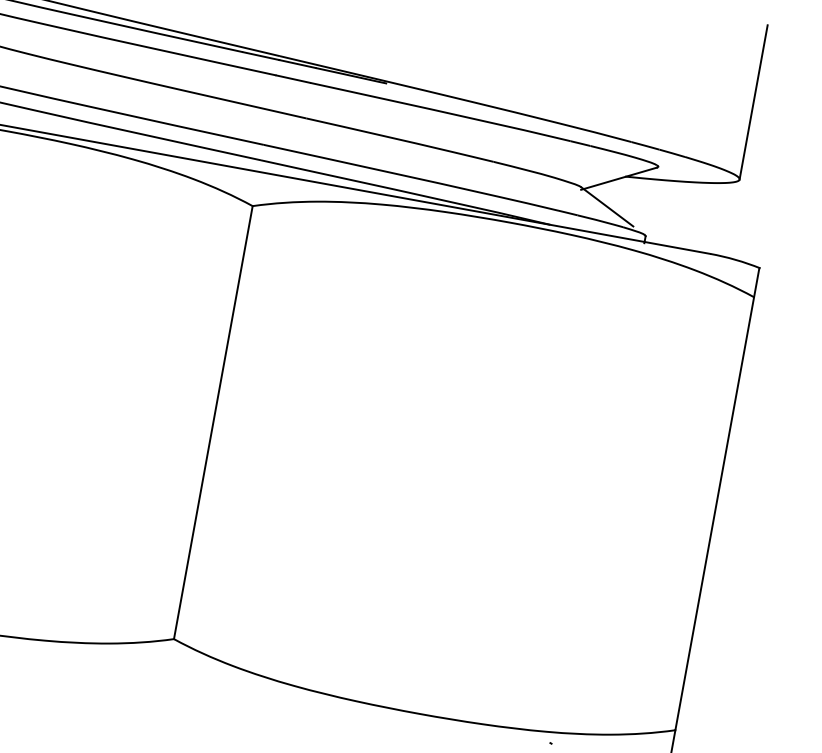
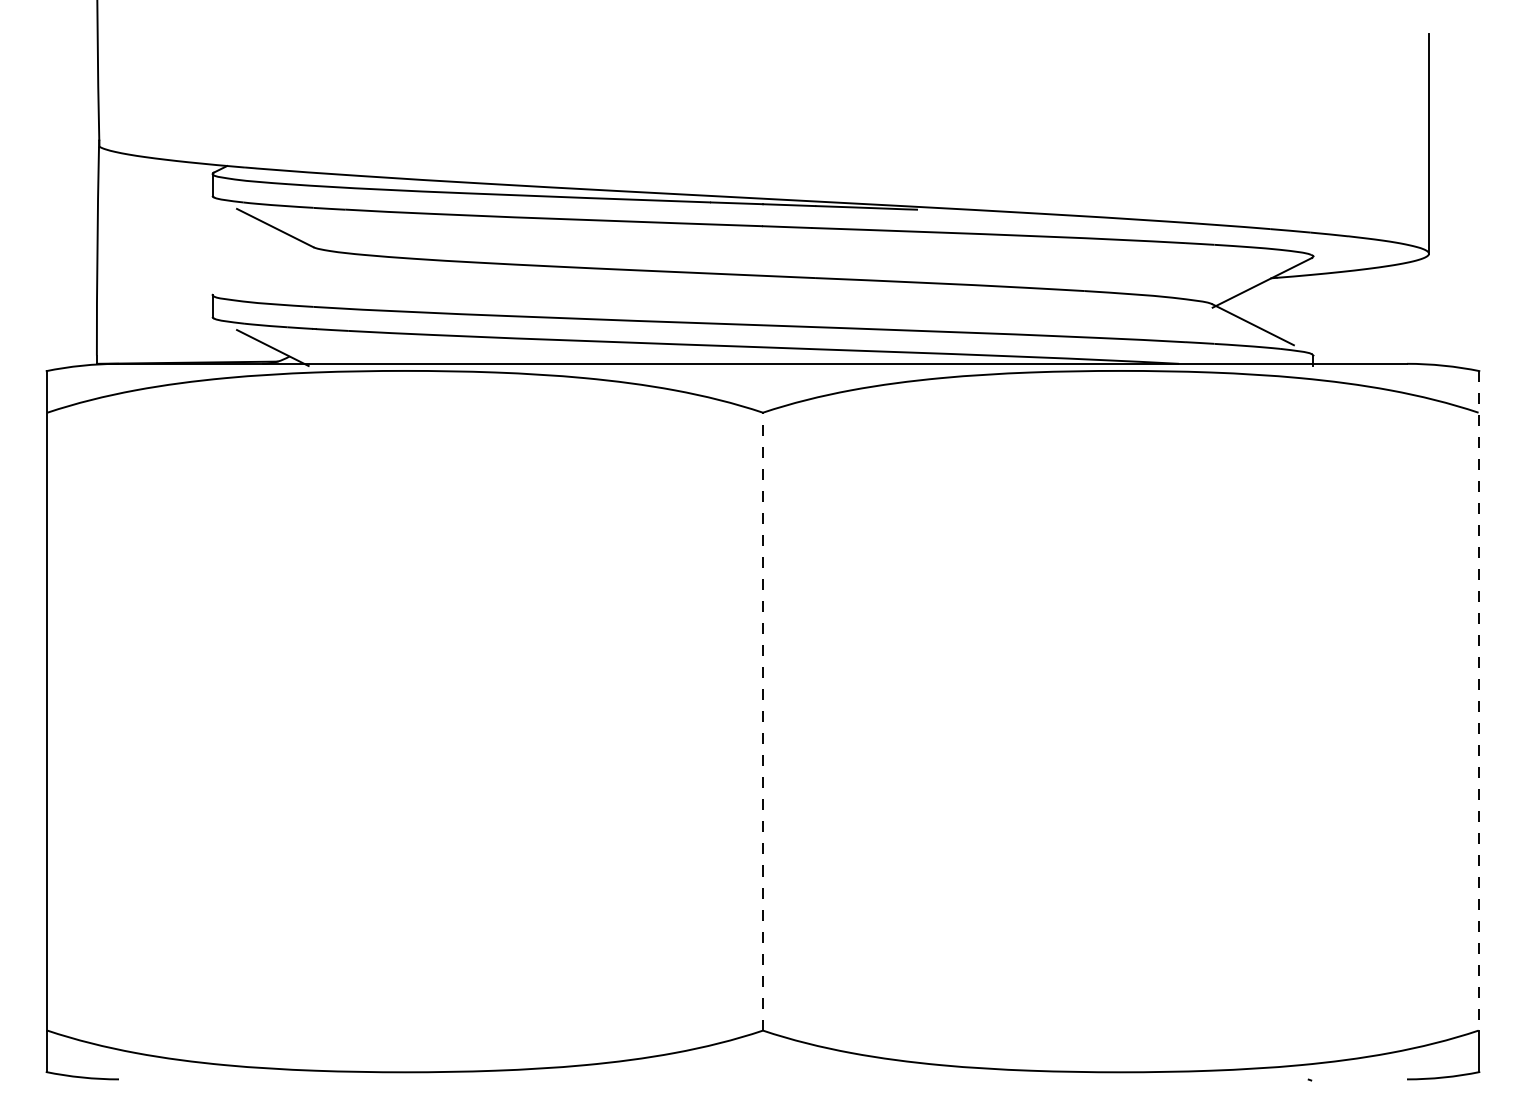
line: (213, 422) -> (763, 721), solid -> dashed
line: (717, 498) -> (1478, 700), solid -> dashed

